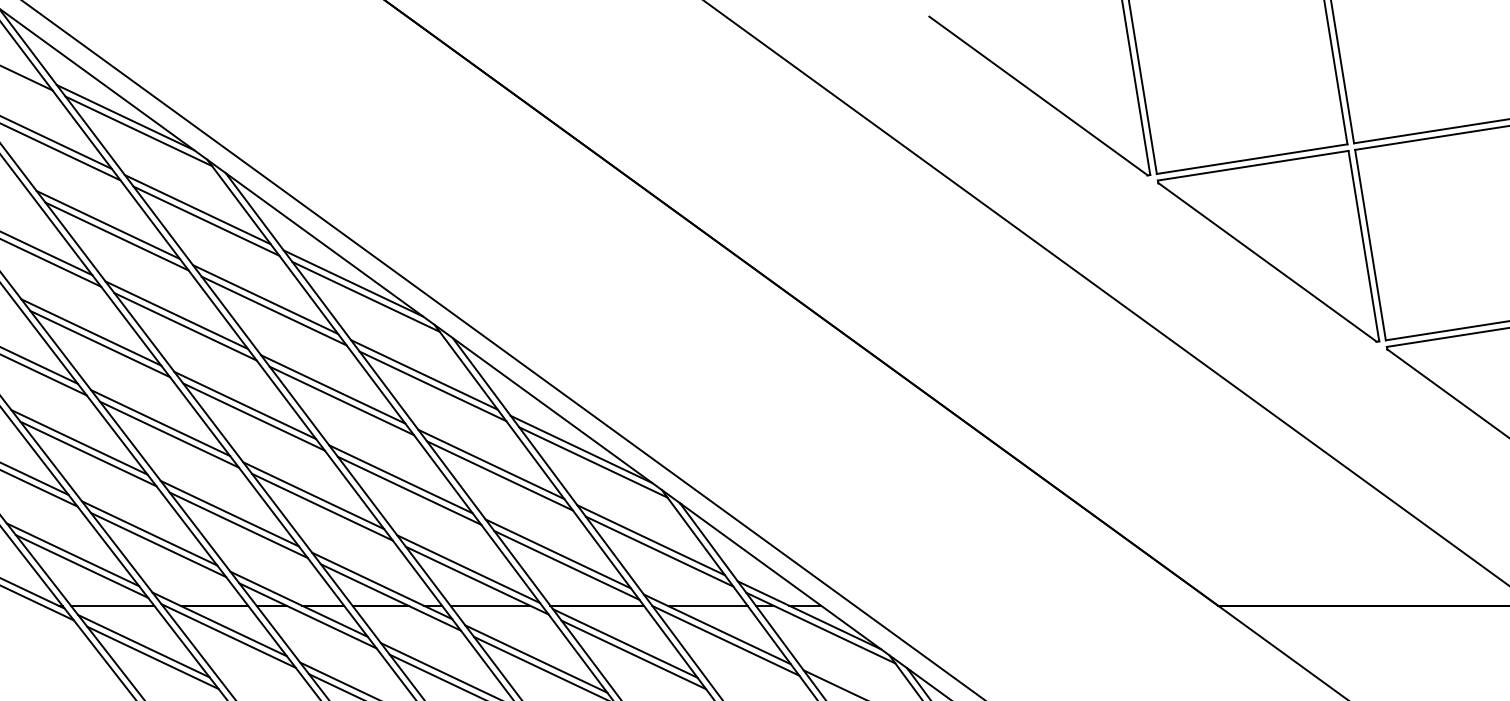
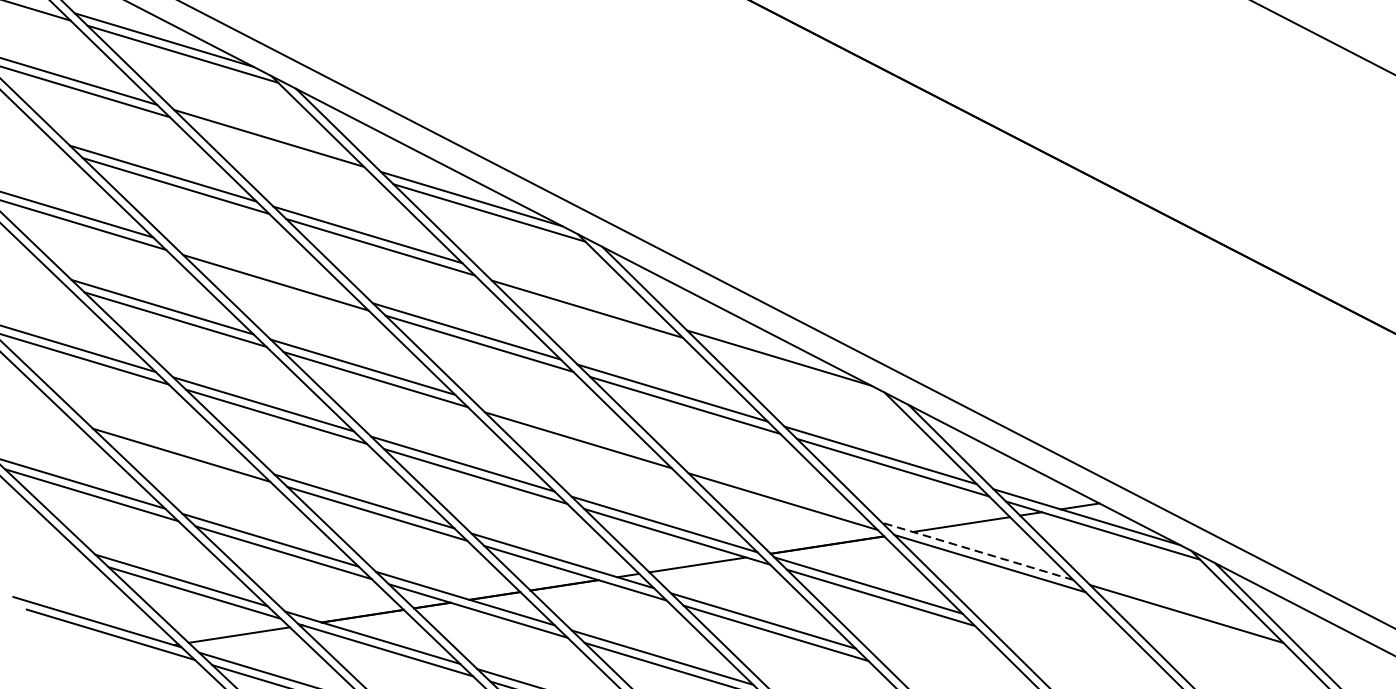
line: (206, 220) -> (281, 149), removed
line: (176, 315) -> (262, 270), removed
line: (424, 374) -> (574, 296), removed
line: (79, 442) -> (168, 442), removed
line: (593, 462) -> (796, 371), removed
line: (400, 479) -> (565, 428), removed
line: (558, 553) -> (770, 488), removed
line: (716, 629) -> (976, 551), solid -> dashed

